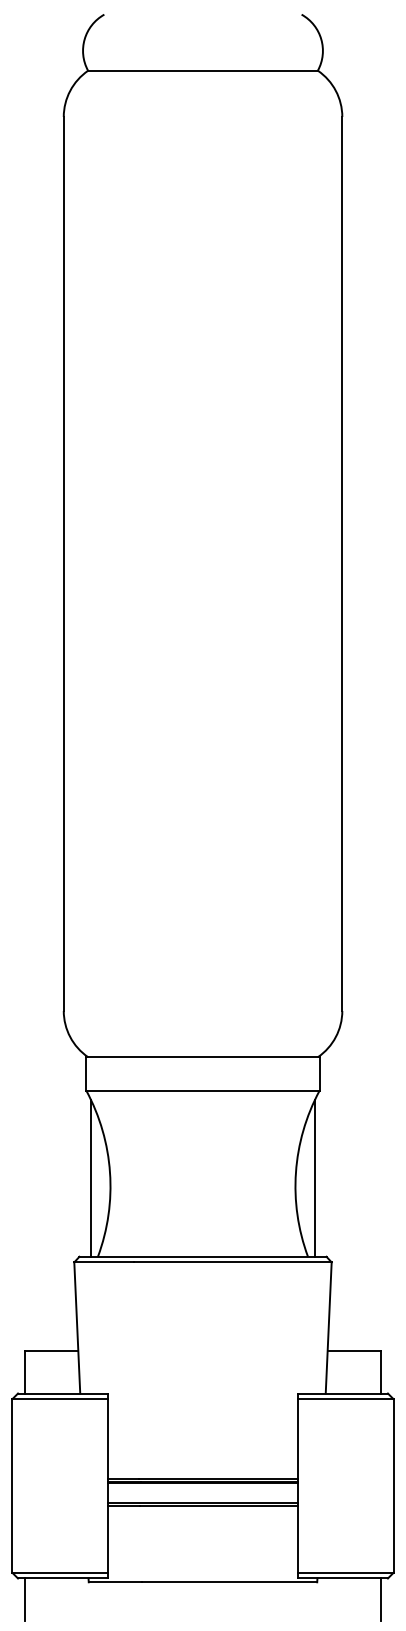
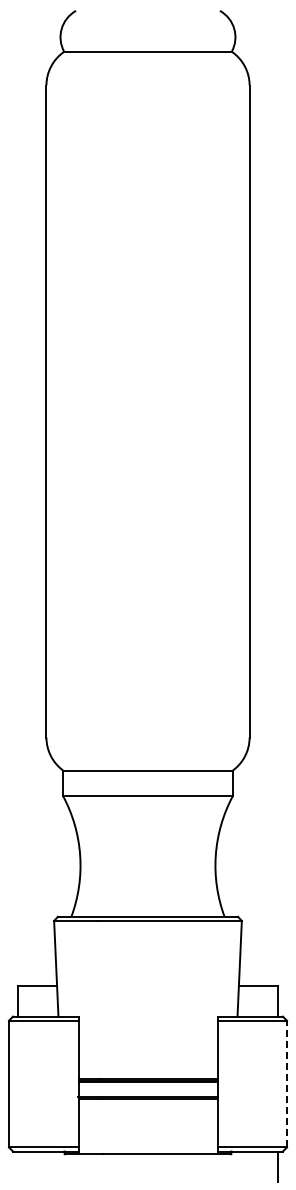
line: (91, 1178) -> (66, 859), removed
line: (314, 1178) -> (229, 859), removed
line: (392, 1485) -> (286, 1083), solid -> dashed
line: (25, 1599) -> (18, 1166), removed

